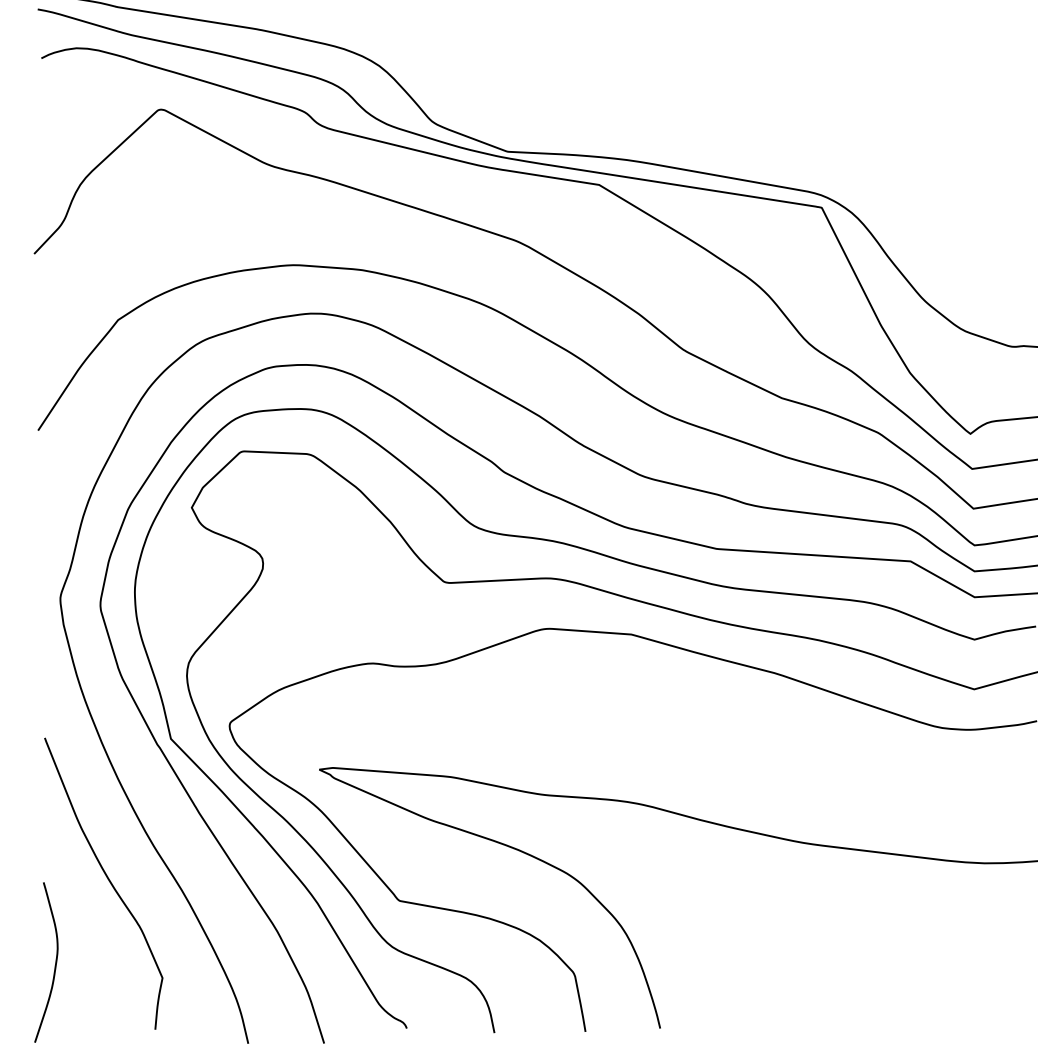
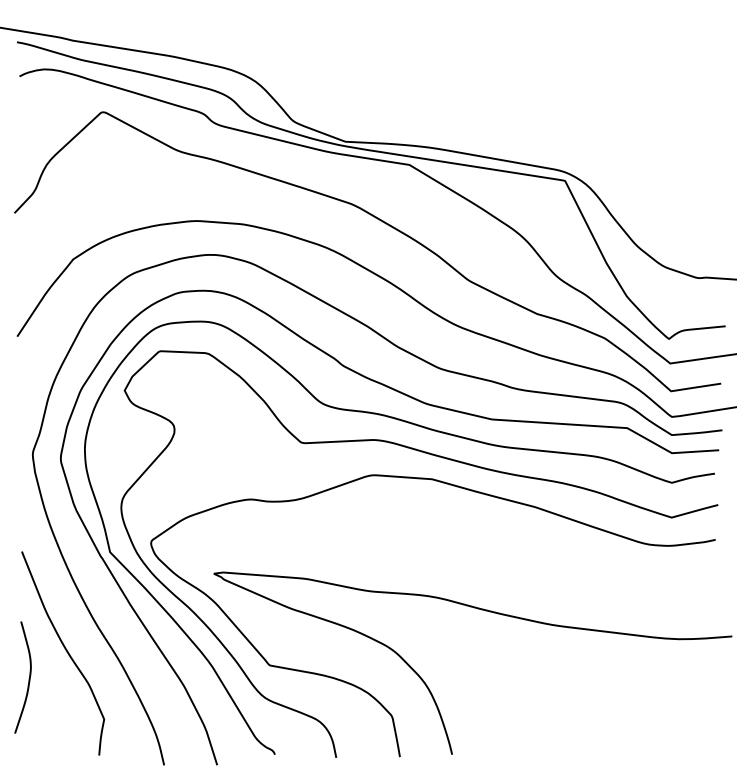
curve: (54, 963) -> (28, 678), moved

